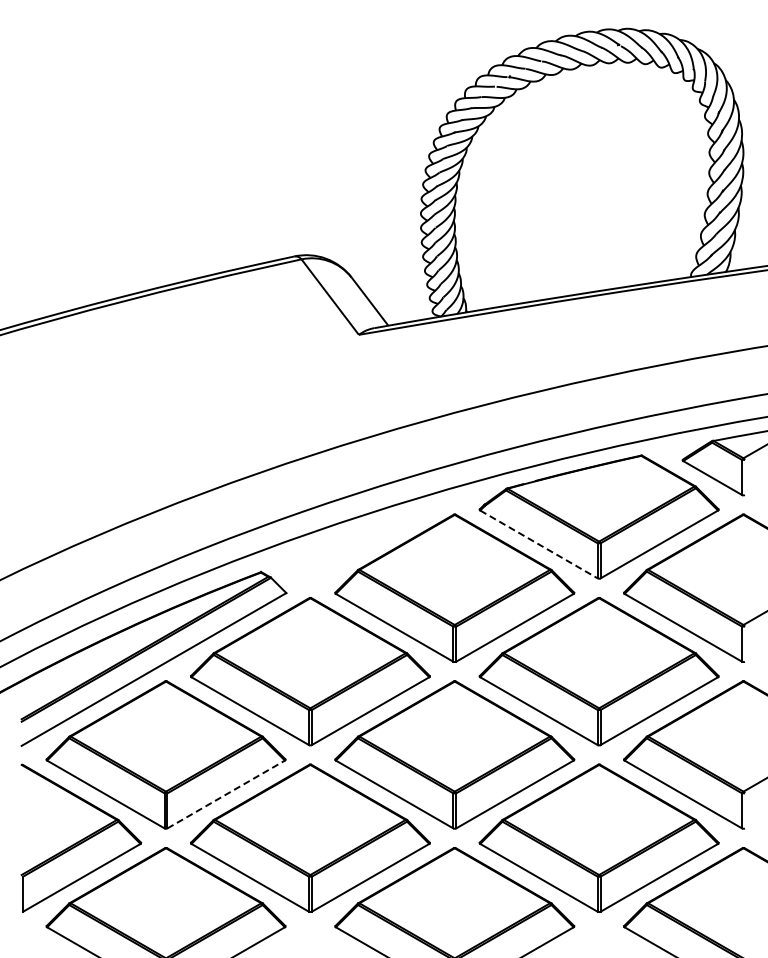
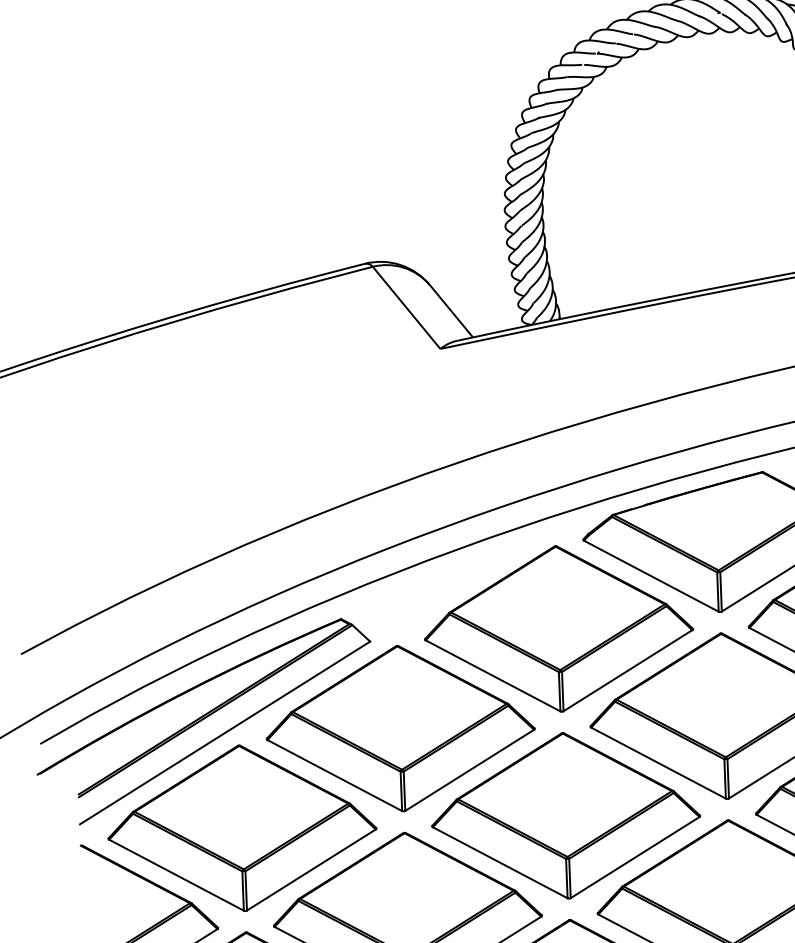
line: (539, 544) -> (651, 576), dashed -> solid
line: (226, 794) -> (311, 869), dashed -> solid

